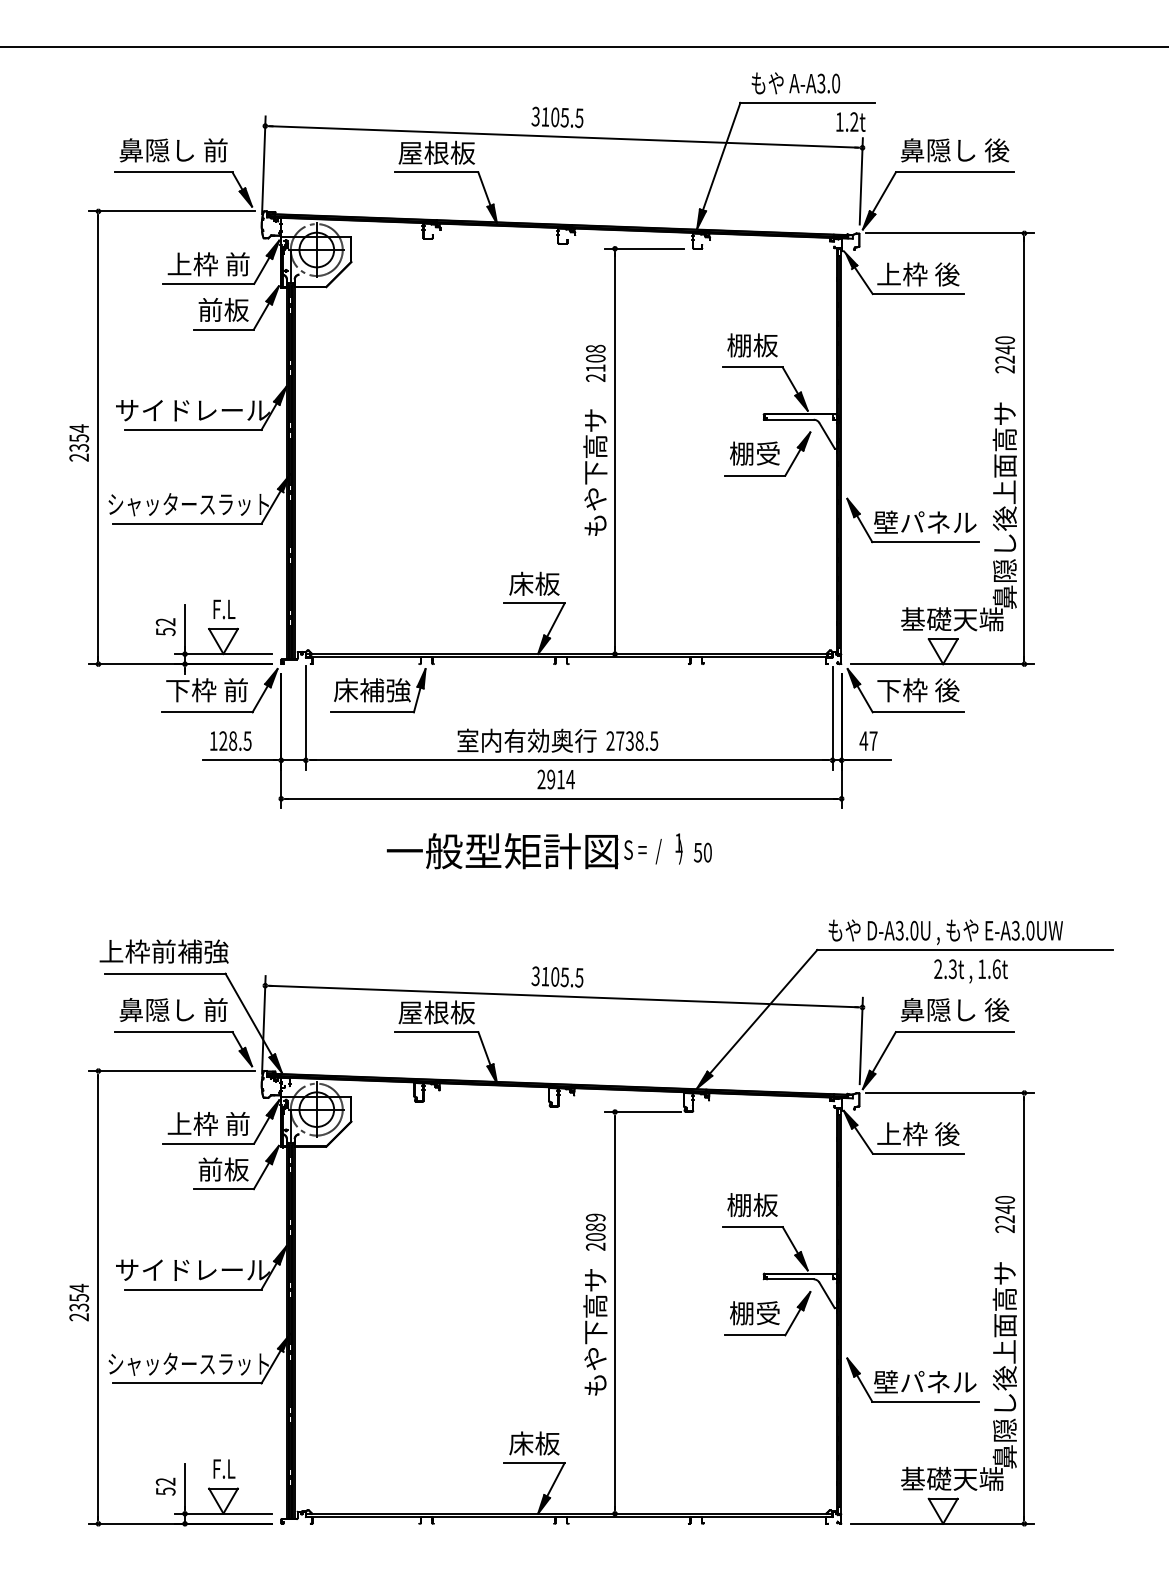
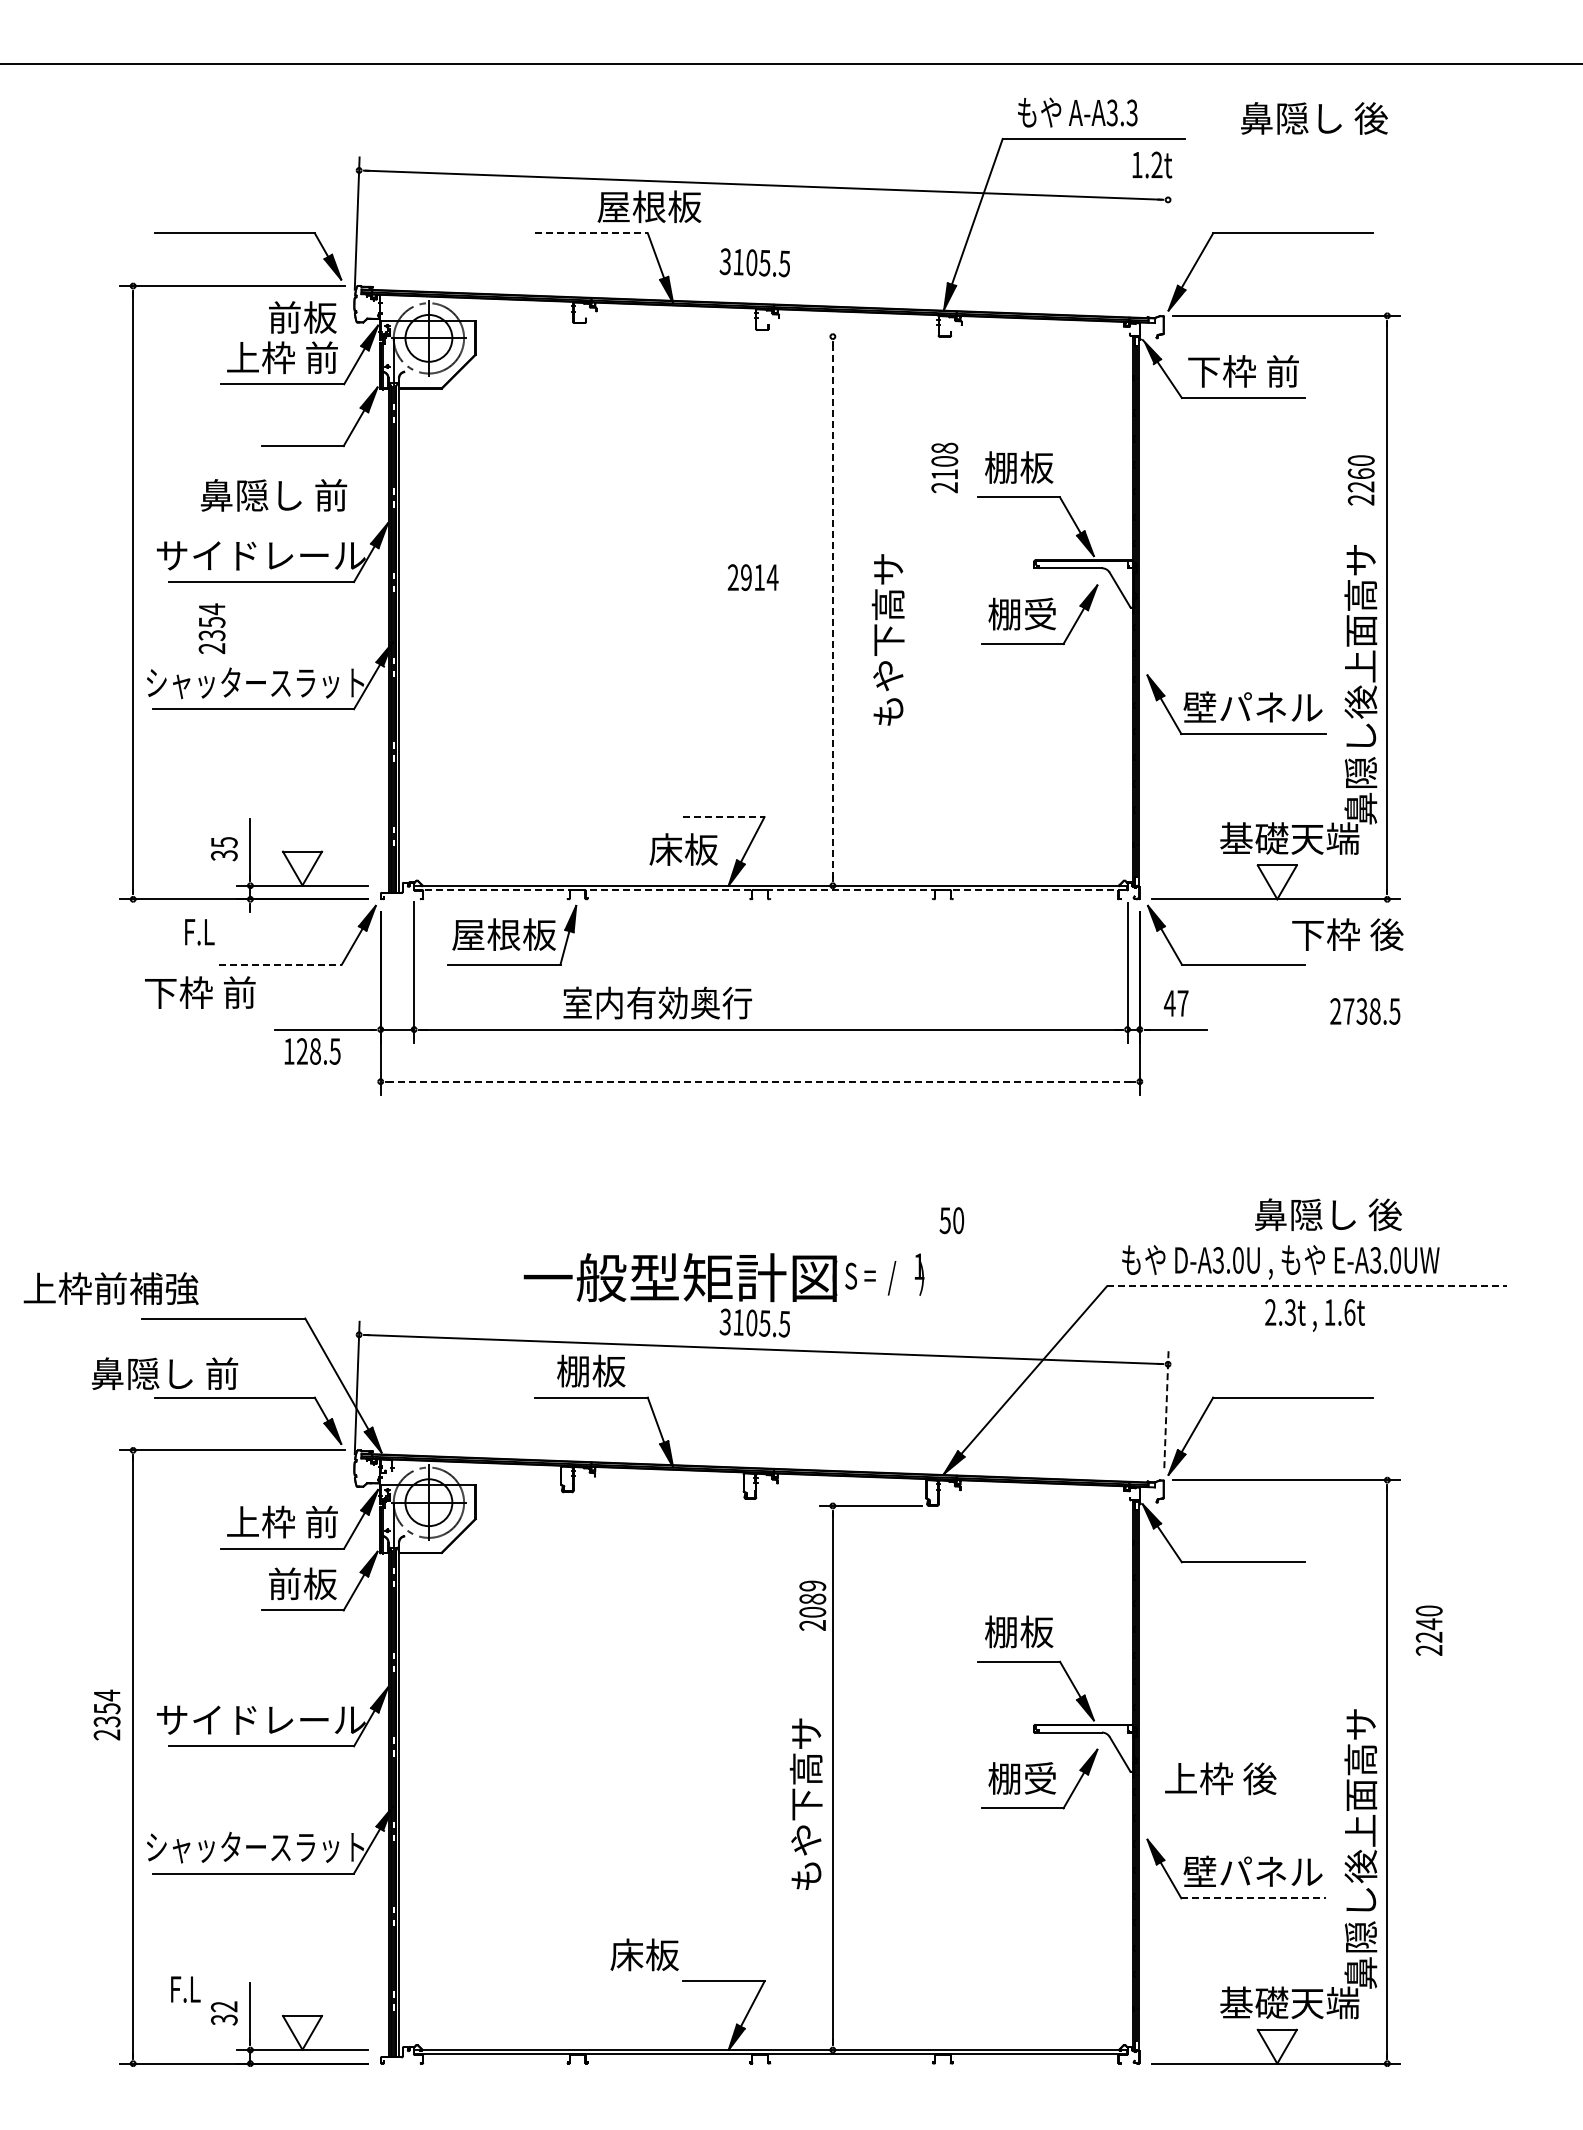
text: (835, 83) -> (1131, 112), A-A3.0 -> A-A3.3
text: (557, 117) -> (754, 262), moved
text: (173, 150) -> (273, 495), moved
text: (955, 150) -> (1314, 118), moved
text: (436, 152) -> (649, 206), moved
line: (436, 172) -> (591, 233), solid -> dashed
line: (861, 180) -> (1166, 244), removed
line: (644, 248) -> (872, 336), removed
text: (918, 274) -> (1243, 371), 上枠 後 -> 下枠 前
text: (223, 309) -> (302, 317), moved
text: (1004, 349) -> (1360, 473), 2240 -> 2260
text: (595, 363) -> (944, 467), moved
text: (78, 442) -> (211, 628), moved
line: (614, 450) -> (832, 610), solid -> dashed
text: (594, 472) -> (887, 639), moved
text: (534, 583) -> (683, 849), moved
line: (534, 603) -> (723, 817), solid -> dashed
text: (224, 609) -> (199, 932), moved
text: (165, 626) -> (224, 848), 52 -> 35
line: (569, 657) -> (771, 890), solid -> dashed
text: (207, 690) -> (200, 992), moved
text: (372, 690) -> (504, 934), 床補強 -> 屋根板
text: (918, 690) -> (1347, 934), moved
line: (207, 712) -> (280, 964), solid -> dashed
text: (526, 740) -> (657, 1002), moved
text: (230, 741) -> (312, 1051), moved
text: (632, 741) -> (1365, 1011), moved
text: (555, 779) -> (752, 577), moved
line: (561, 798) -> (760, 1081), solid -> dashed
text: (534, 851) -> (723, 1277), moved
text: (702, 852) -> (951, 1220), moved
line: (964, 950) -> (1306, 1286), solid -> dashed
text: (163, 951) -> (110, 1288), moved
text: (173, 1009) -> (164, 1373), moved
text: (955, 1009) -> (1328, 1214), moved
text: (436, 1012) -> (591, 1370), 屋根板 -> 棚板
line: (861, 1040) -> (1166, 1409), solid -> dashed
text: (918, 1133) -> (1220, 1778), moved
text: (1004, 1214) -> (1428, 1630), moved
text: (595, 1232) -> (812, 1605), moved
text: (78, 1302) -> (106, 1714), moved
line: (925, 1401) -> (1253, 1898), solid -> dashed
text: (534, 1443) -> (644, 1954), moved
text: (224, 1469) -> (185, 1989), moved
text: (165, 1491) -> (224, 2019), 52 -> 32

